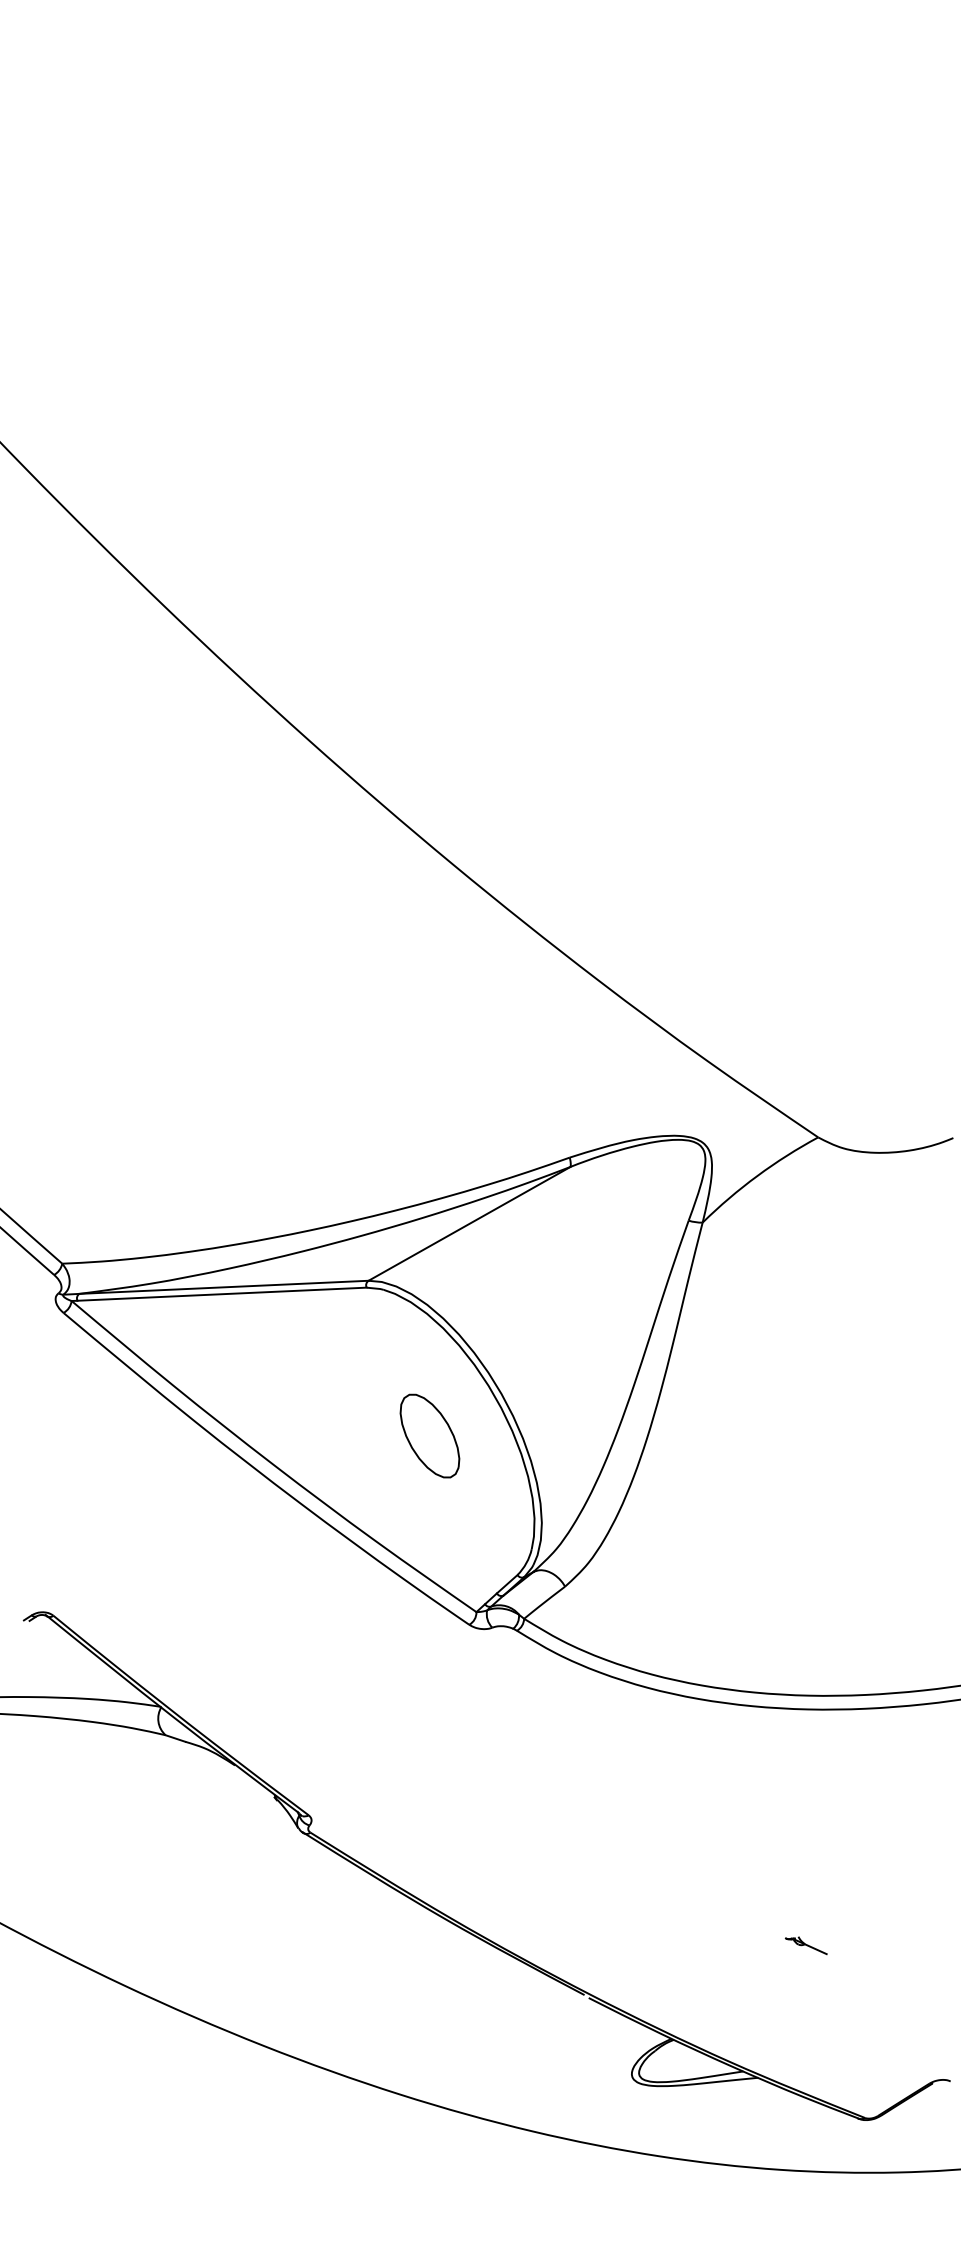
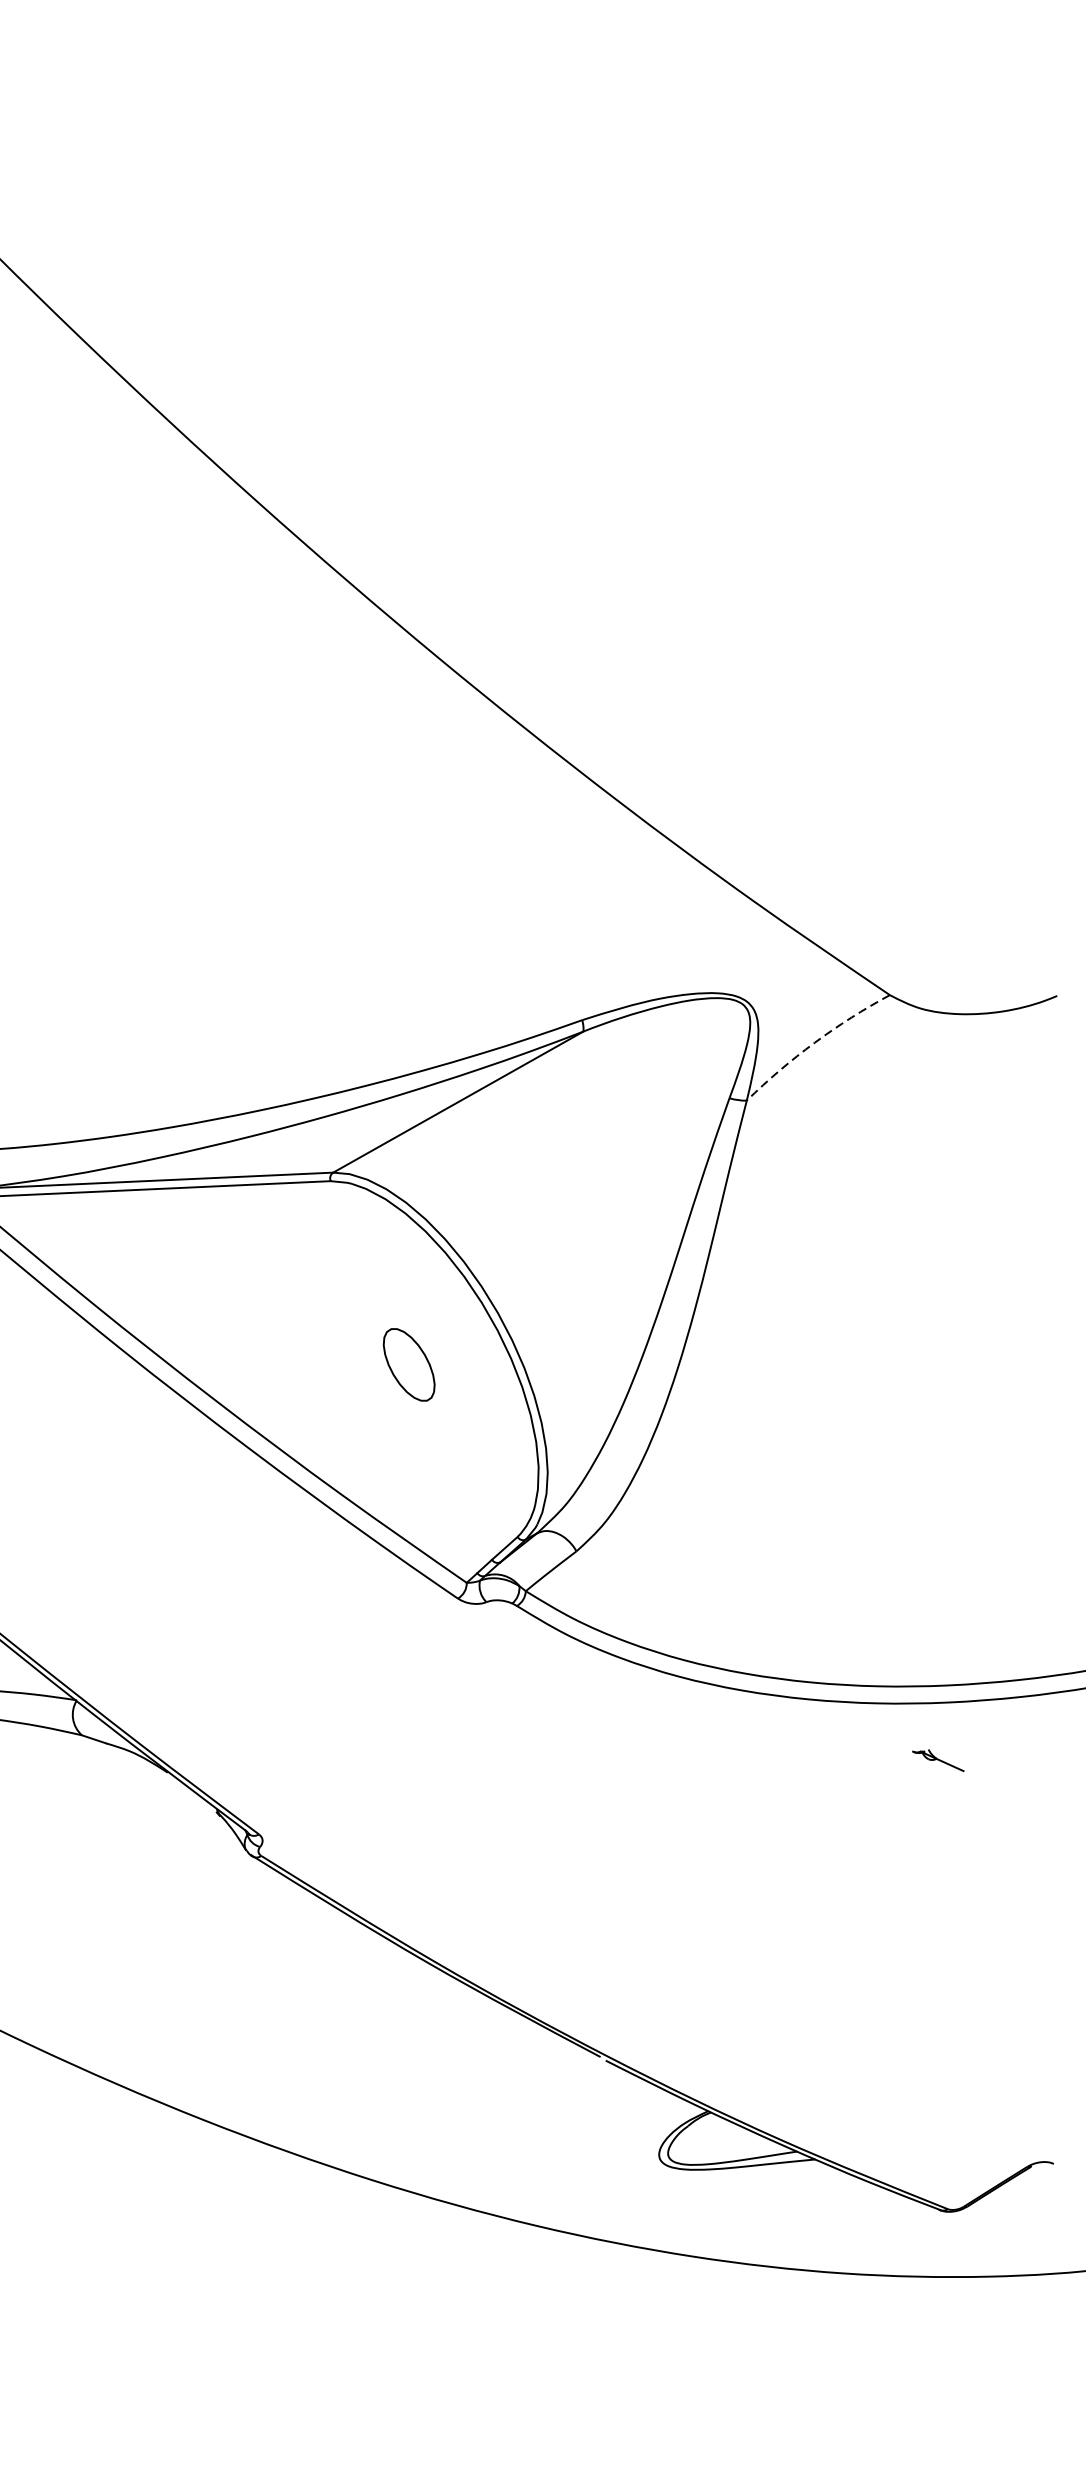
arc: (757, 1175) -> (814, 1042), solid -> dashed
part: (429, 1435) -> (408, 1364), size x0.7
part: (805, 1945) -> (937, 1760), moved

